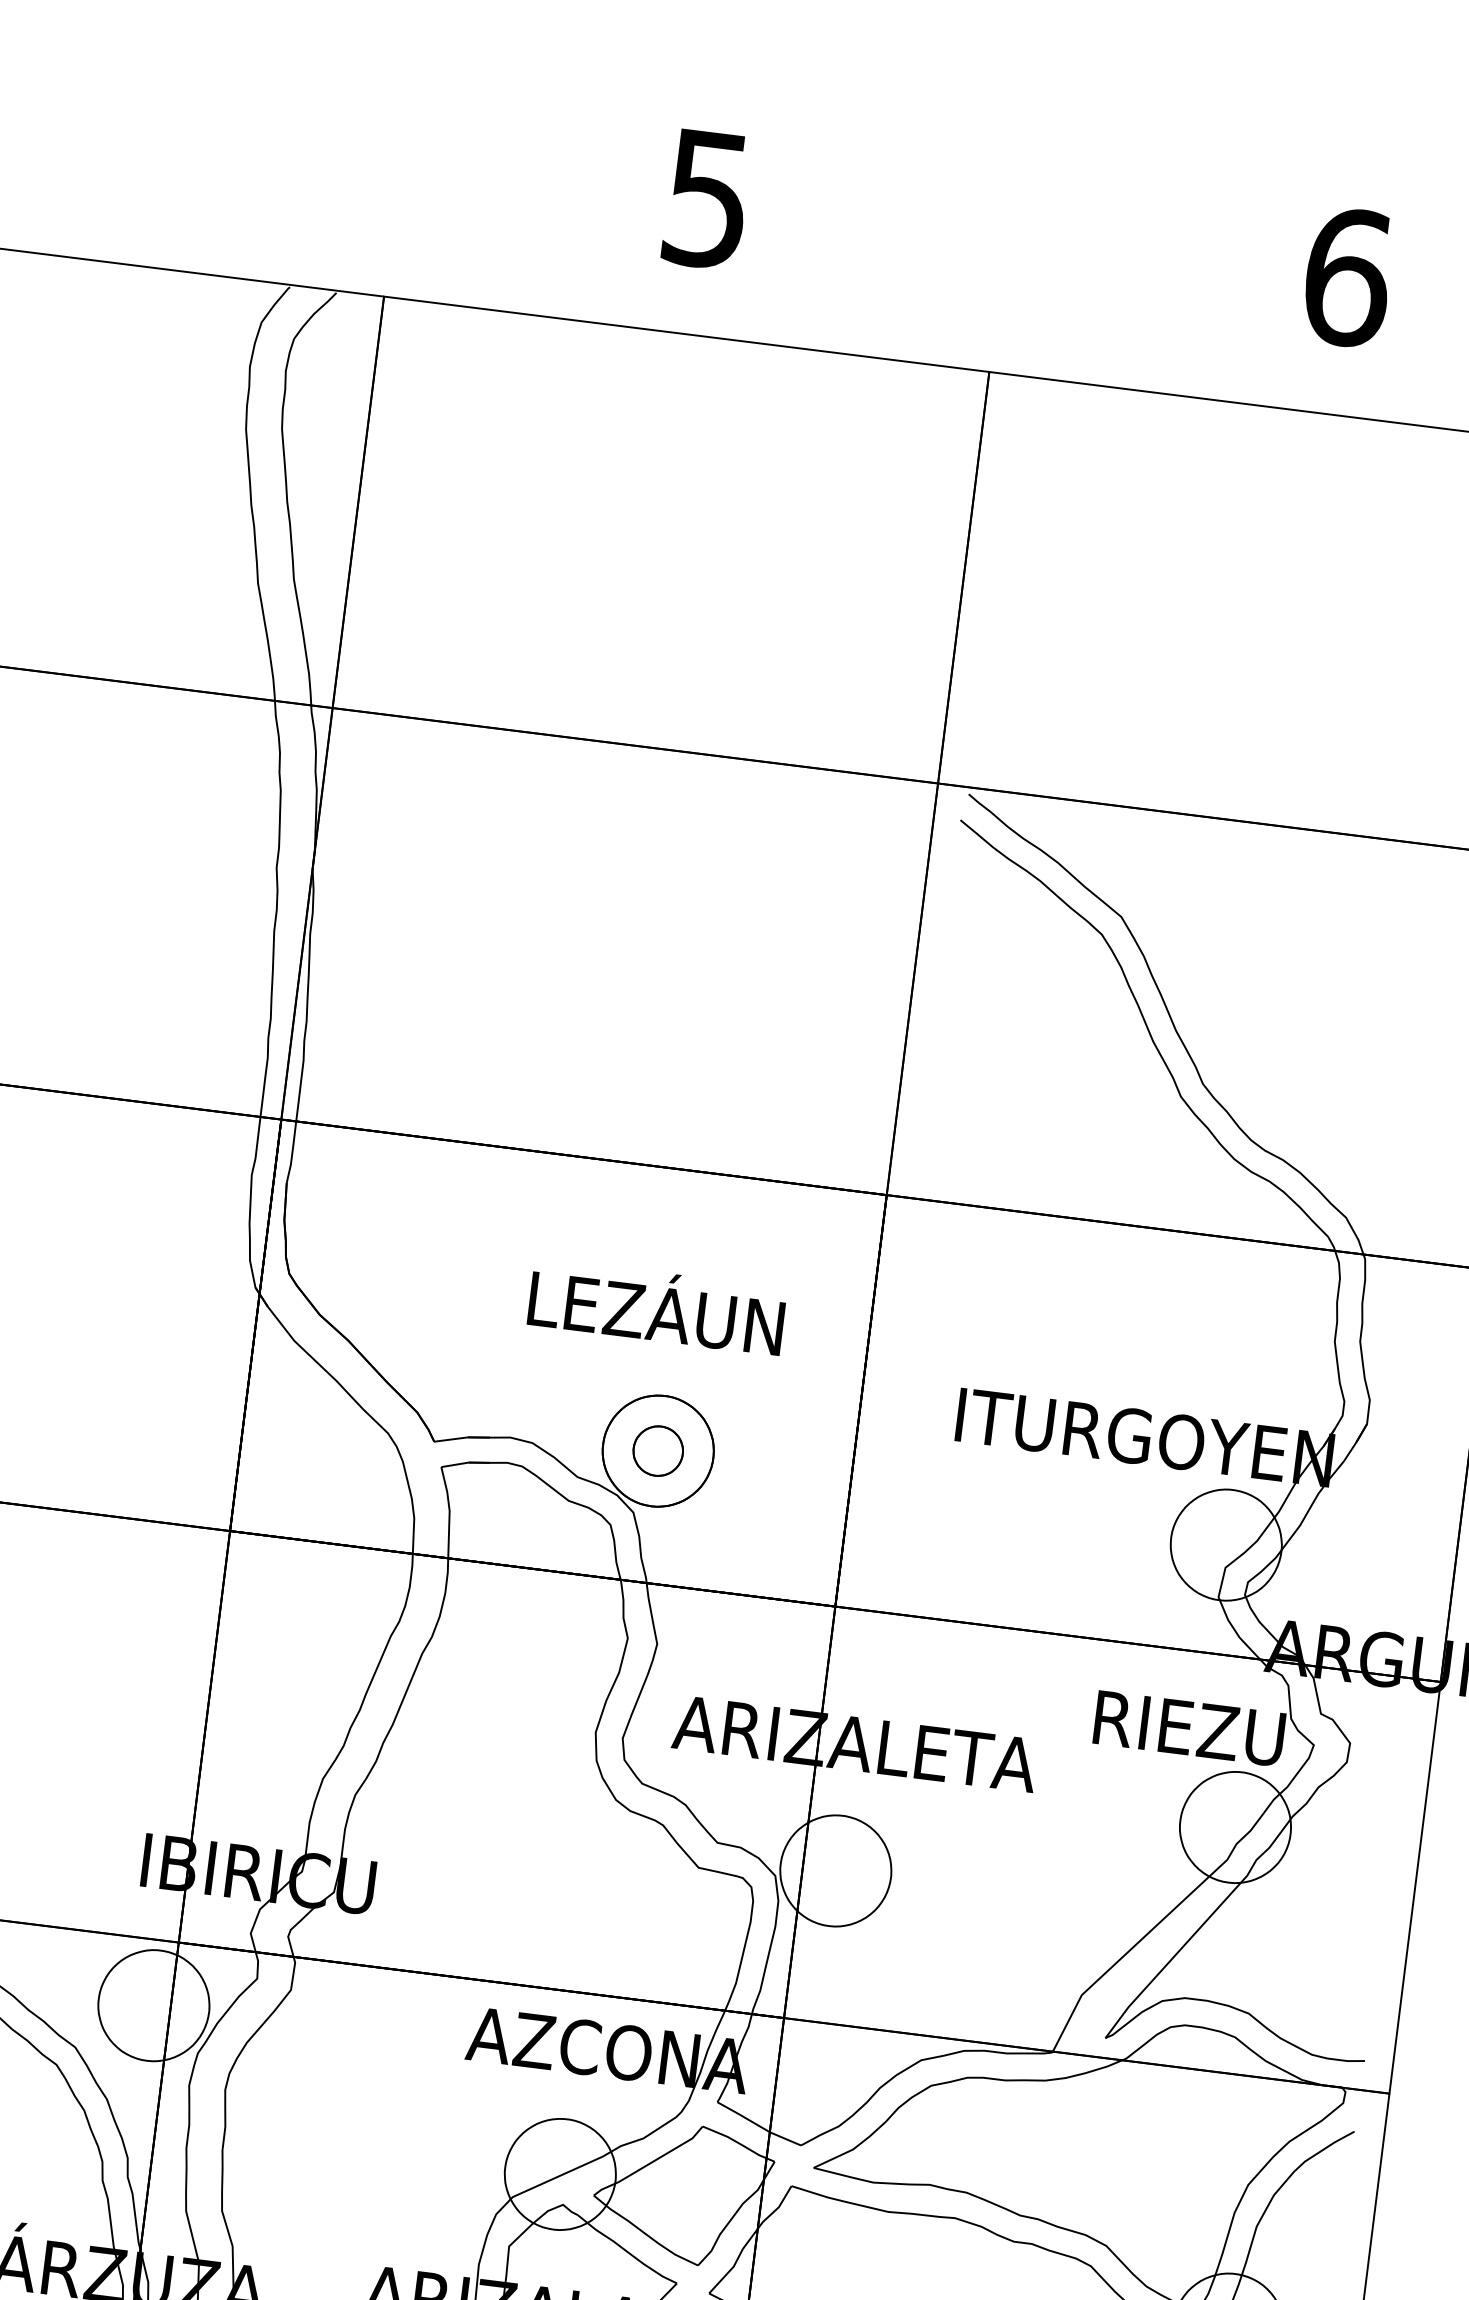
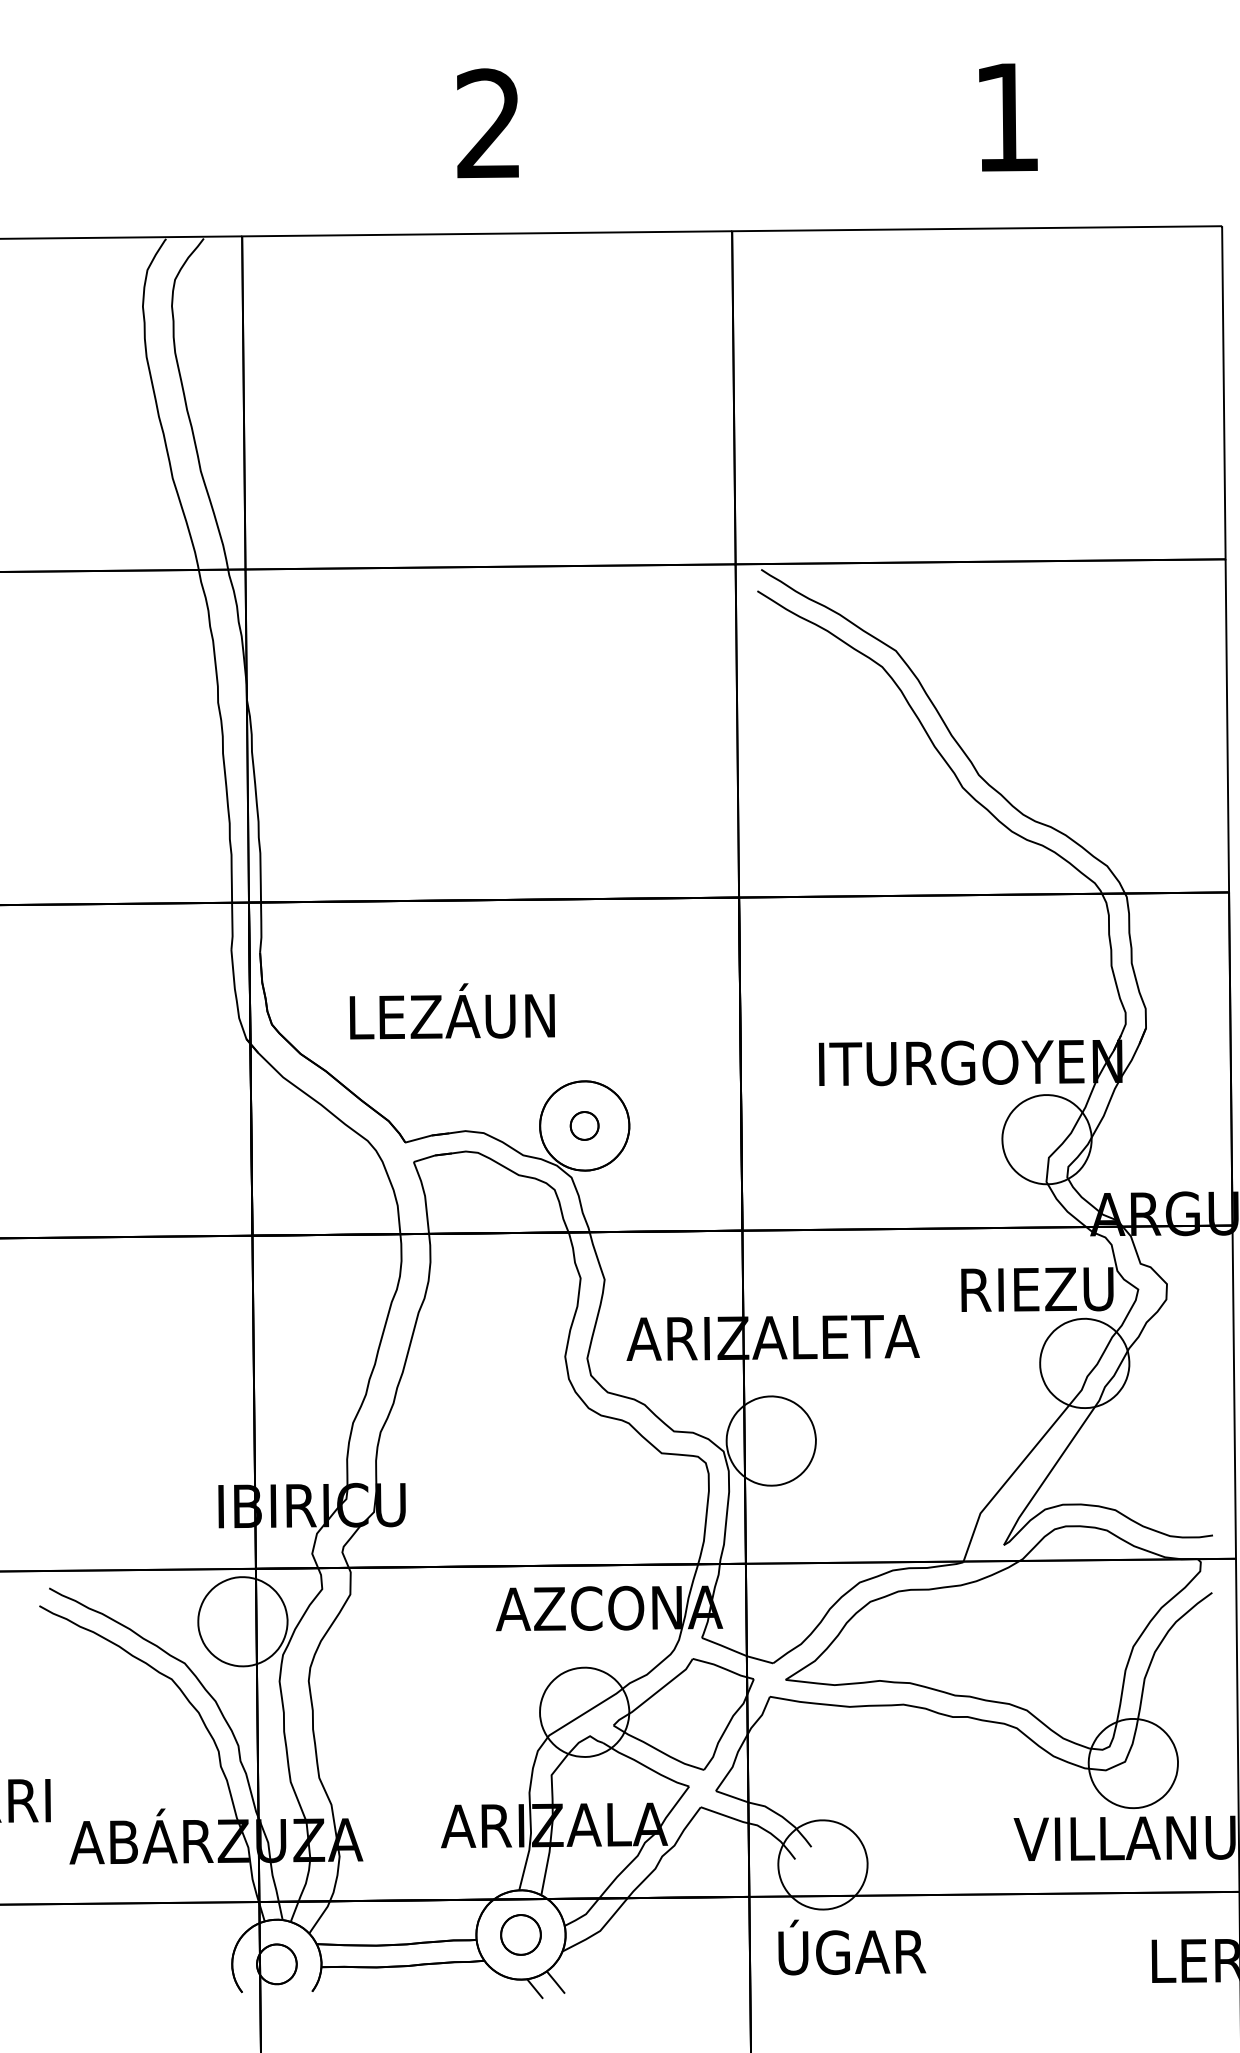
text: (706, 198) -> (488, 123), 5 -> 2
text: (1347, 277) -> (1007, 117), 6 -> 1
text: (656, 1307) -> (451, 1011), moved
part: (658, 1450) -> (584, 1125), size x0.7

